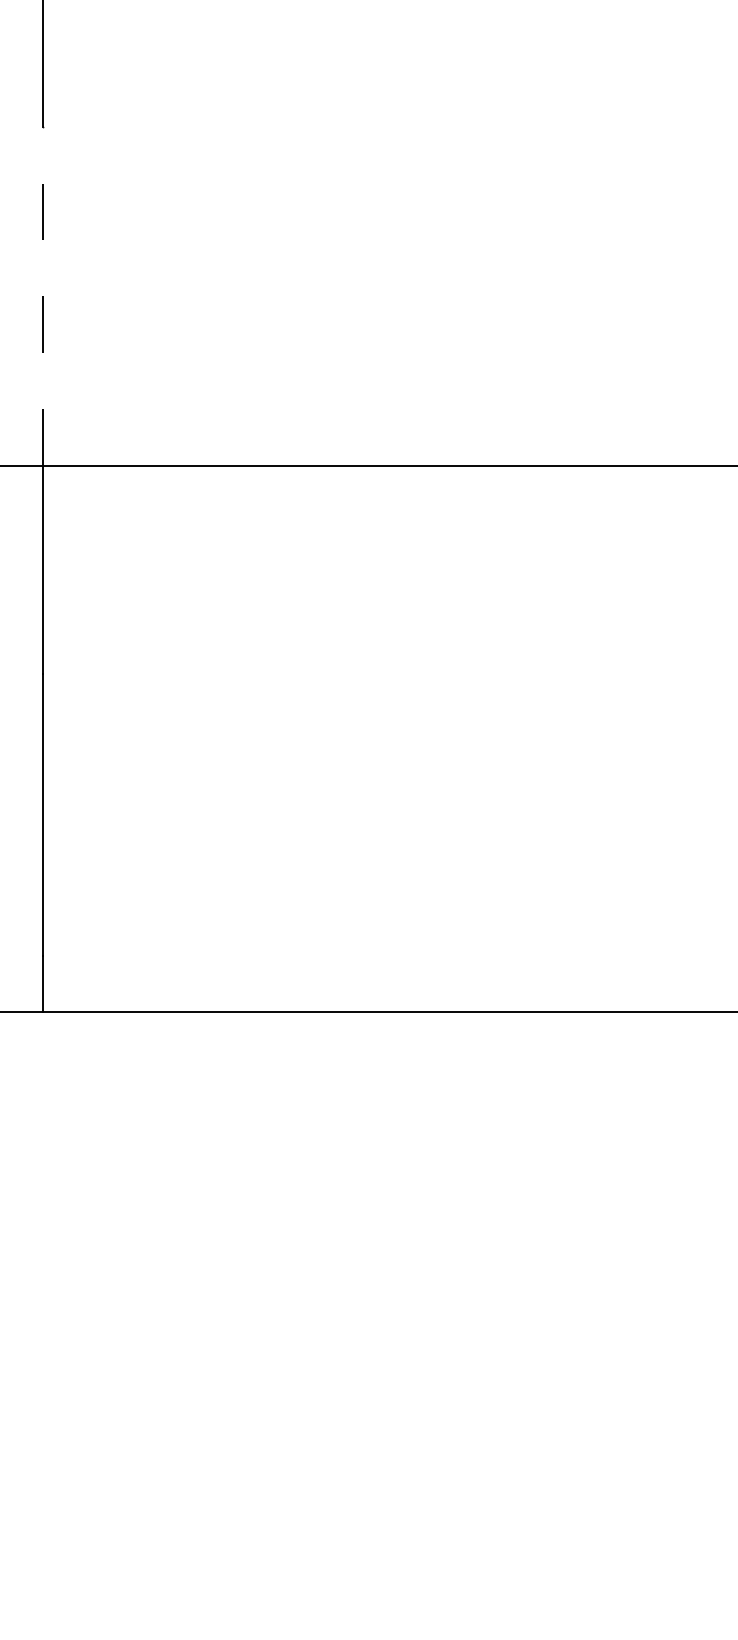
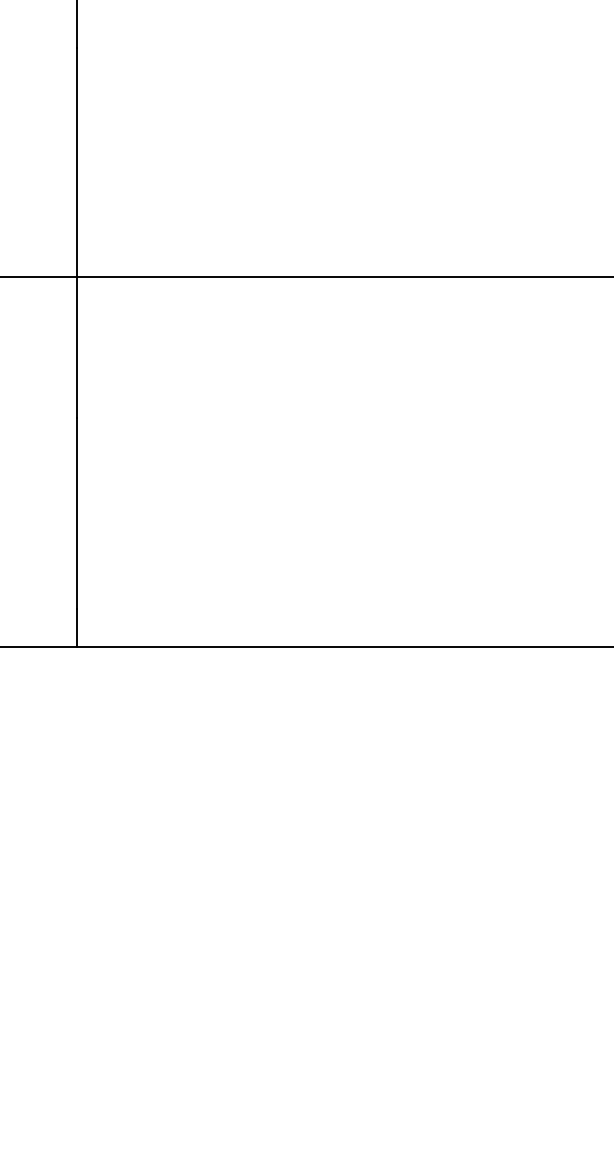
line: (43, 296) -> (77, 162), dashed -> solid

